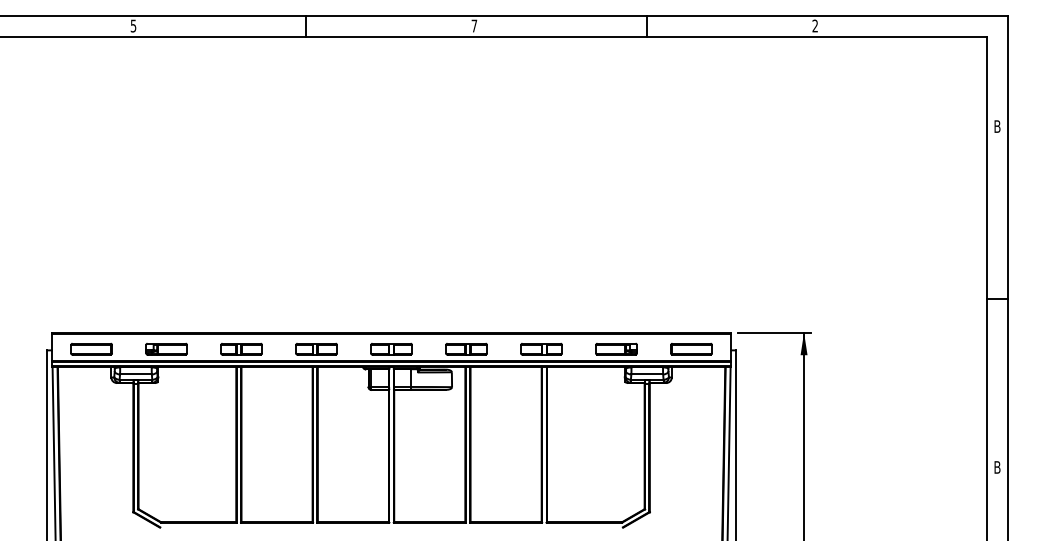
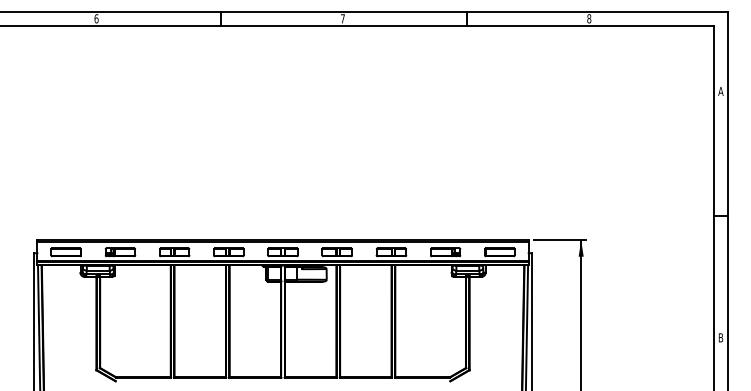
text: (133, 25) -> (96, 18), 5 -> 6
text: (815, 25) -> (589, 18), 2 -> 8
text: (997, 126) -> (720, 91), B -> A

